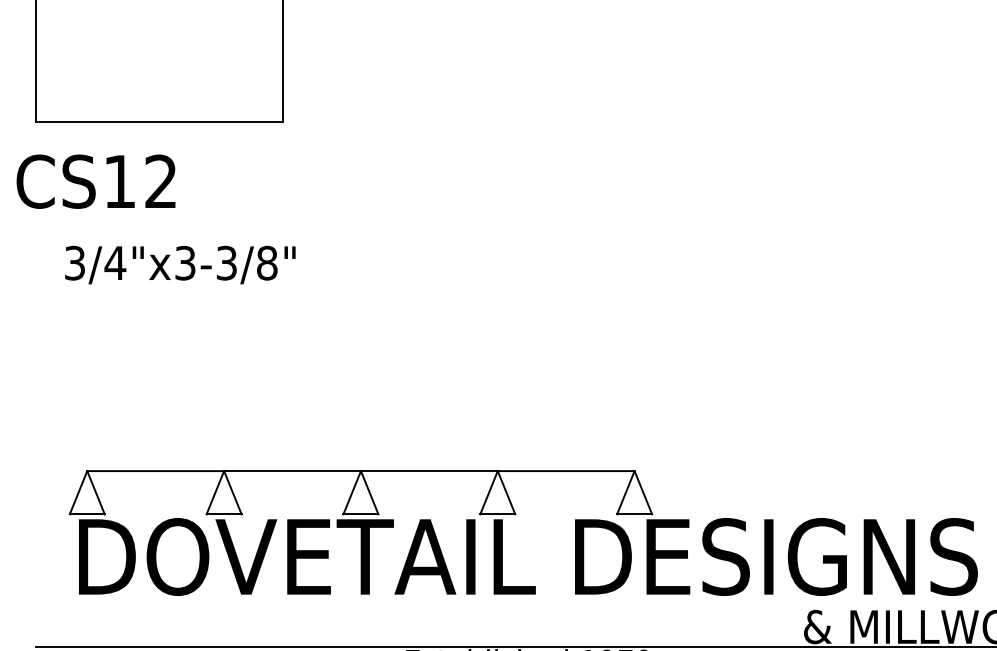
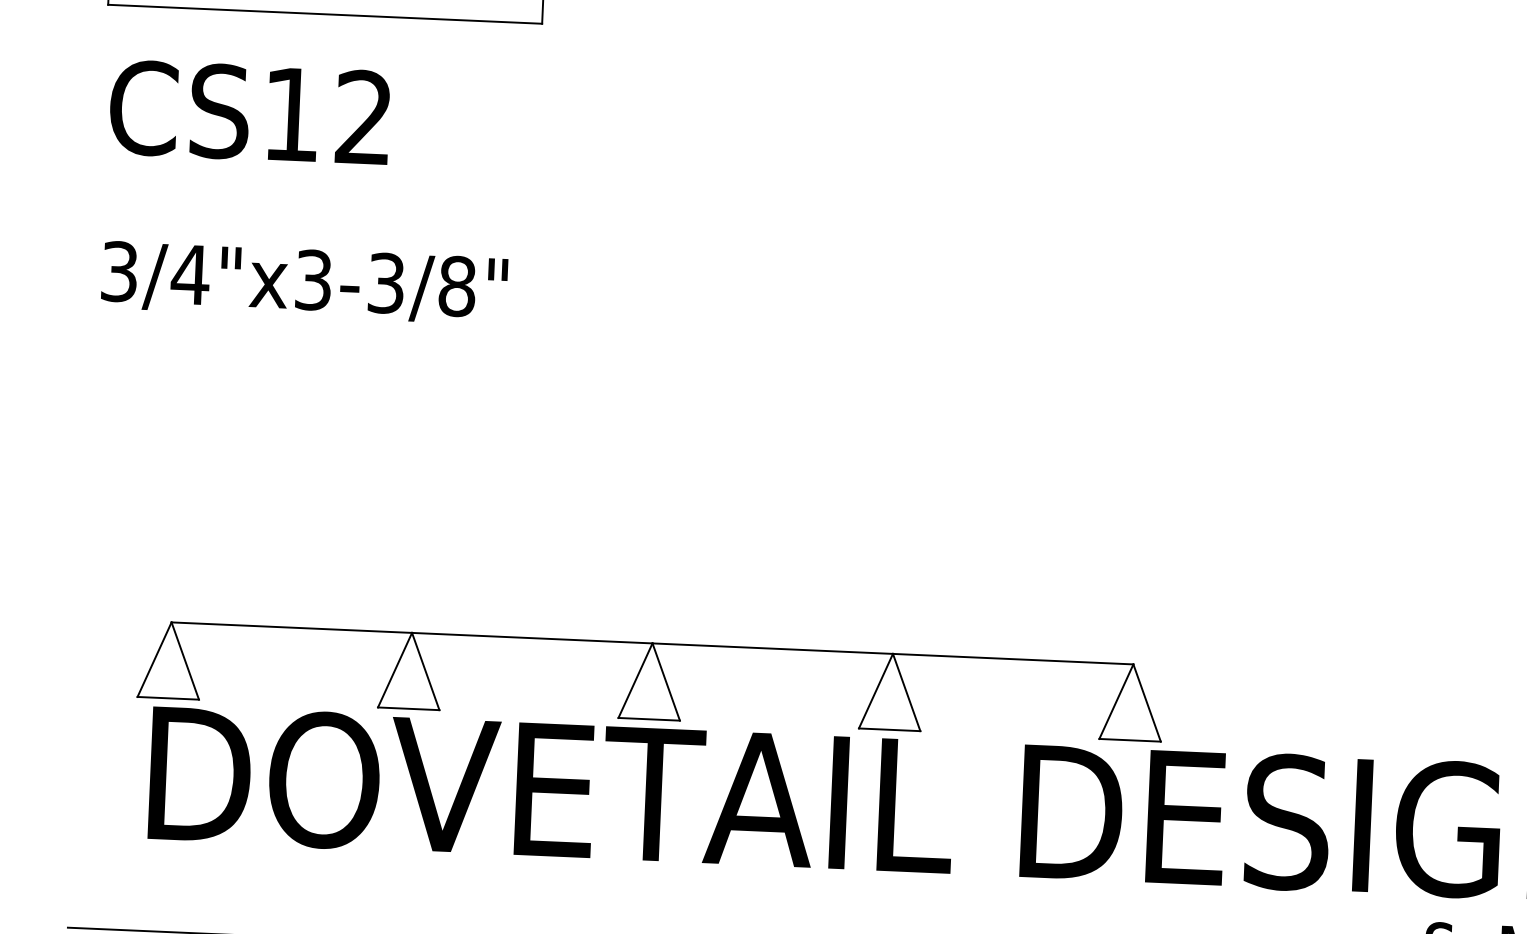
text: (95, 181) -> (248, 112), moved
text: (180, 264) -> (304, 282), moved

